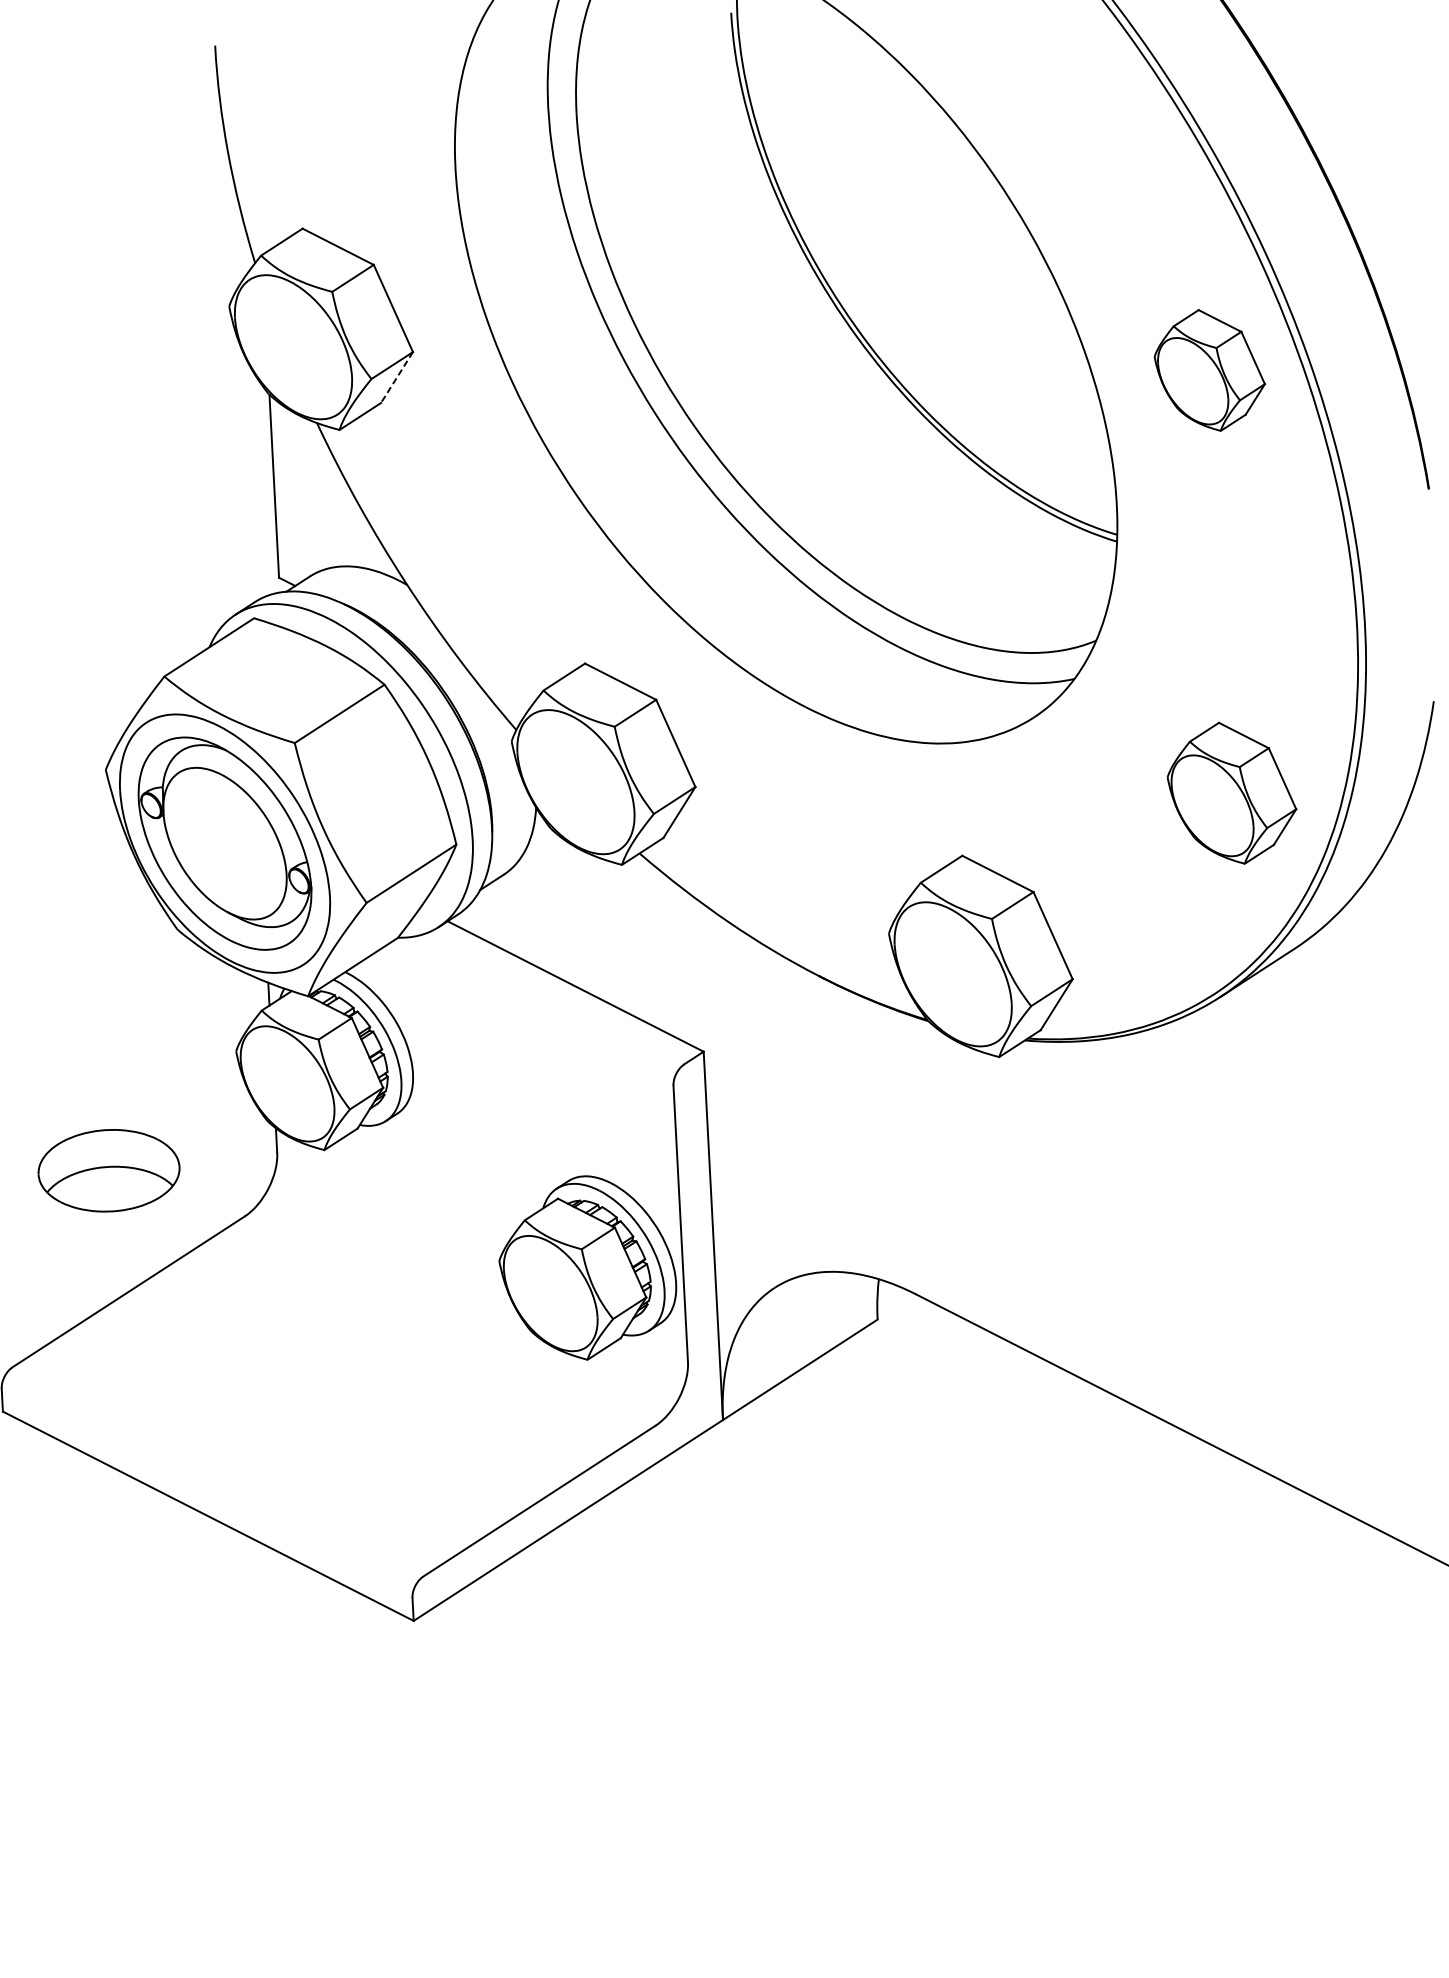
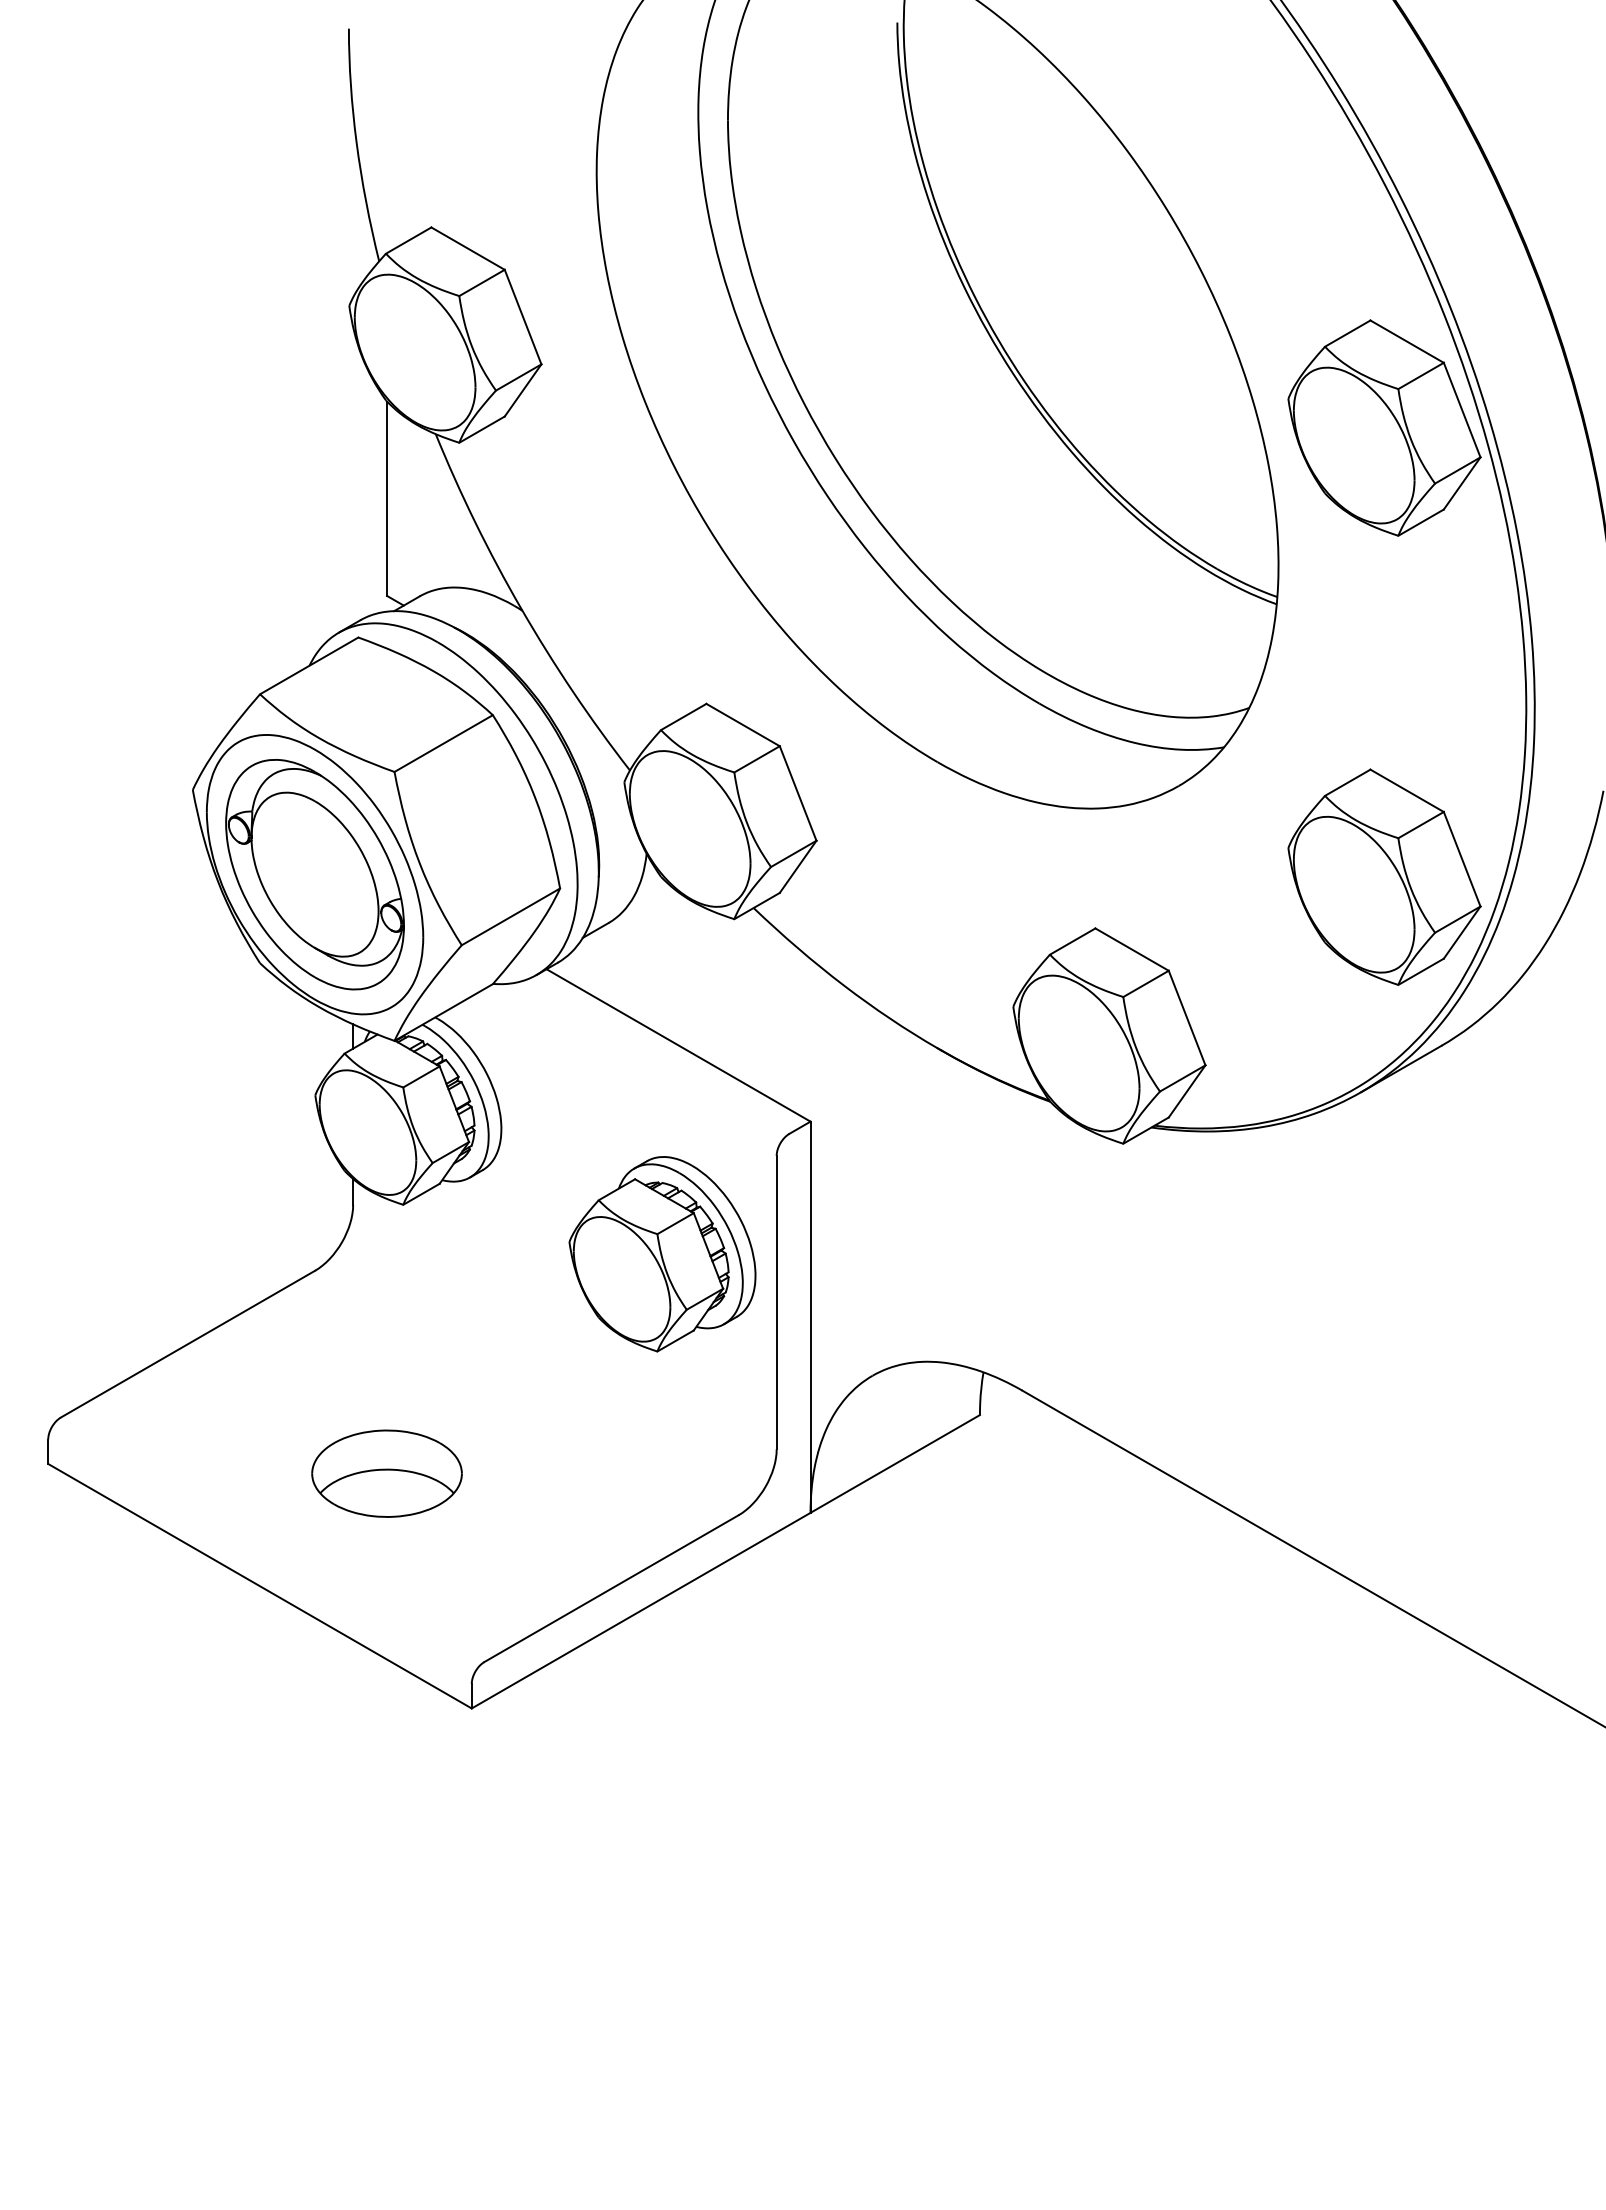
part: (1209, 369) -> (1384, 427), size x1.67
line: (397, 377) -> (523, 390), dashed -> solid
part: (1231, 792) -> (1384, 876), size x1.43
part: (108, 1170) -> (386, 1473), moved
part: (587, 1268) -> (662, 1254), moved

